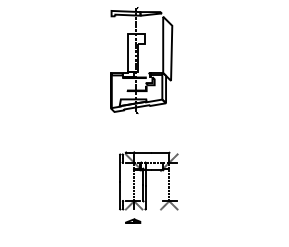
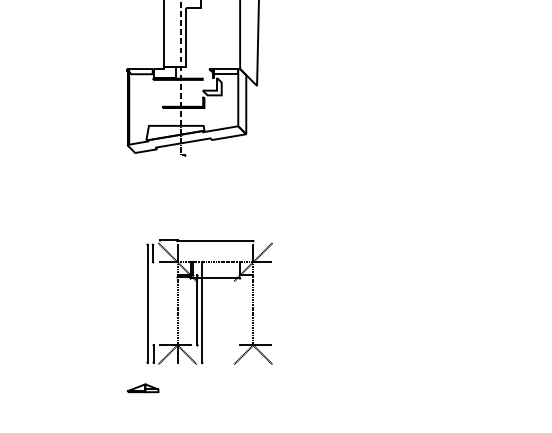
part: (133, 220) -> (143, 386), moved

